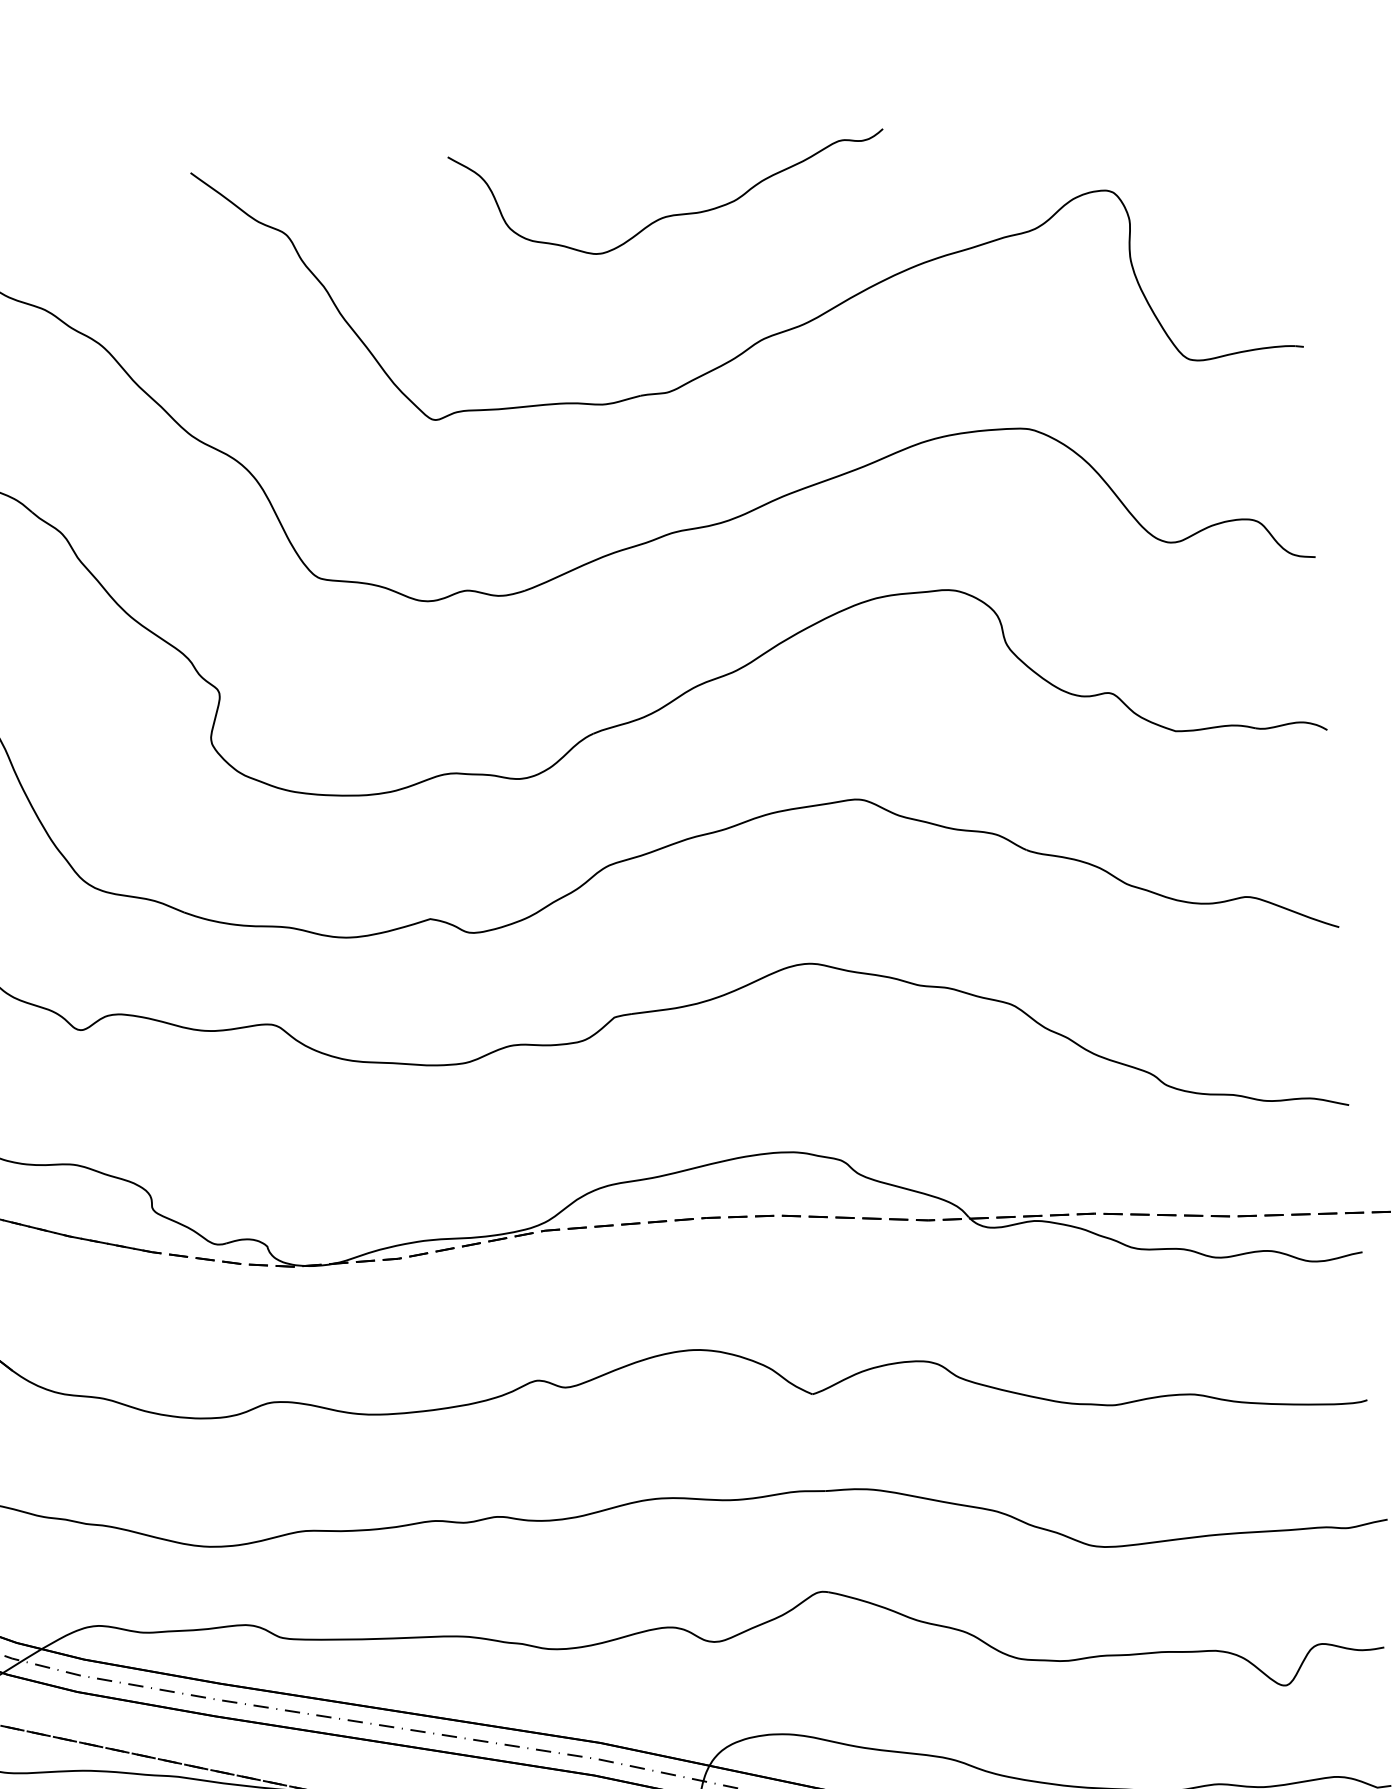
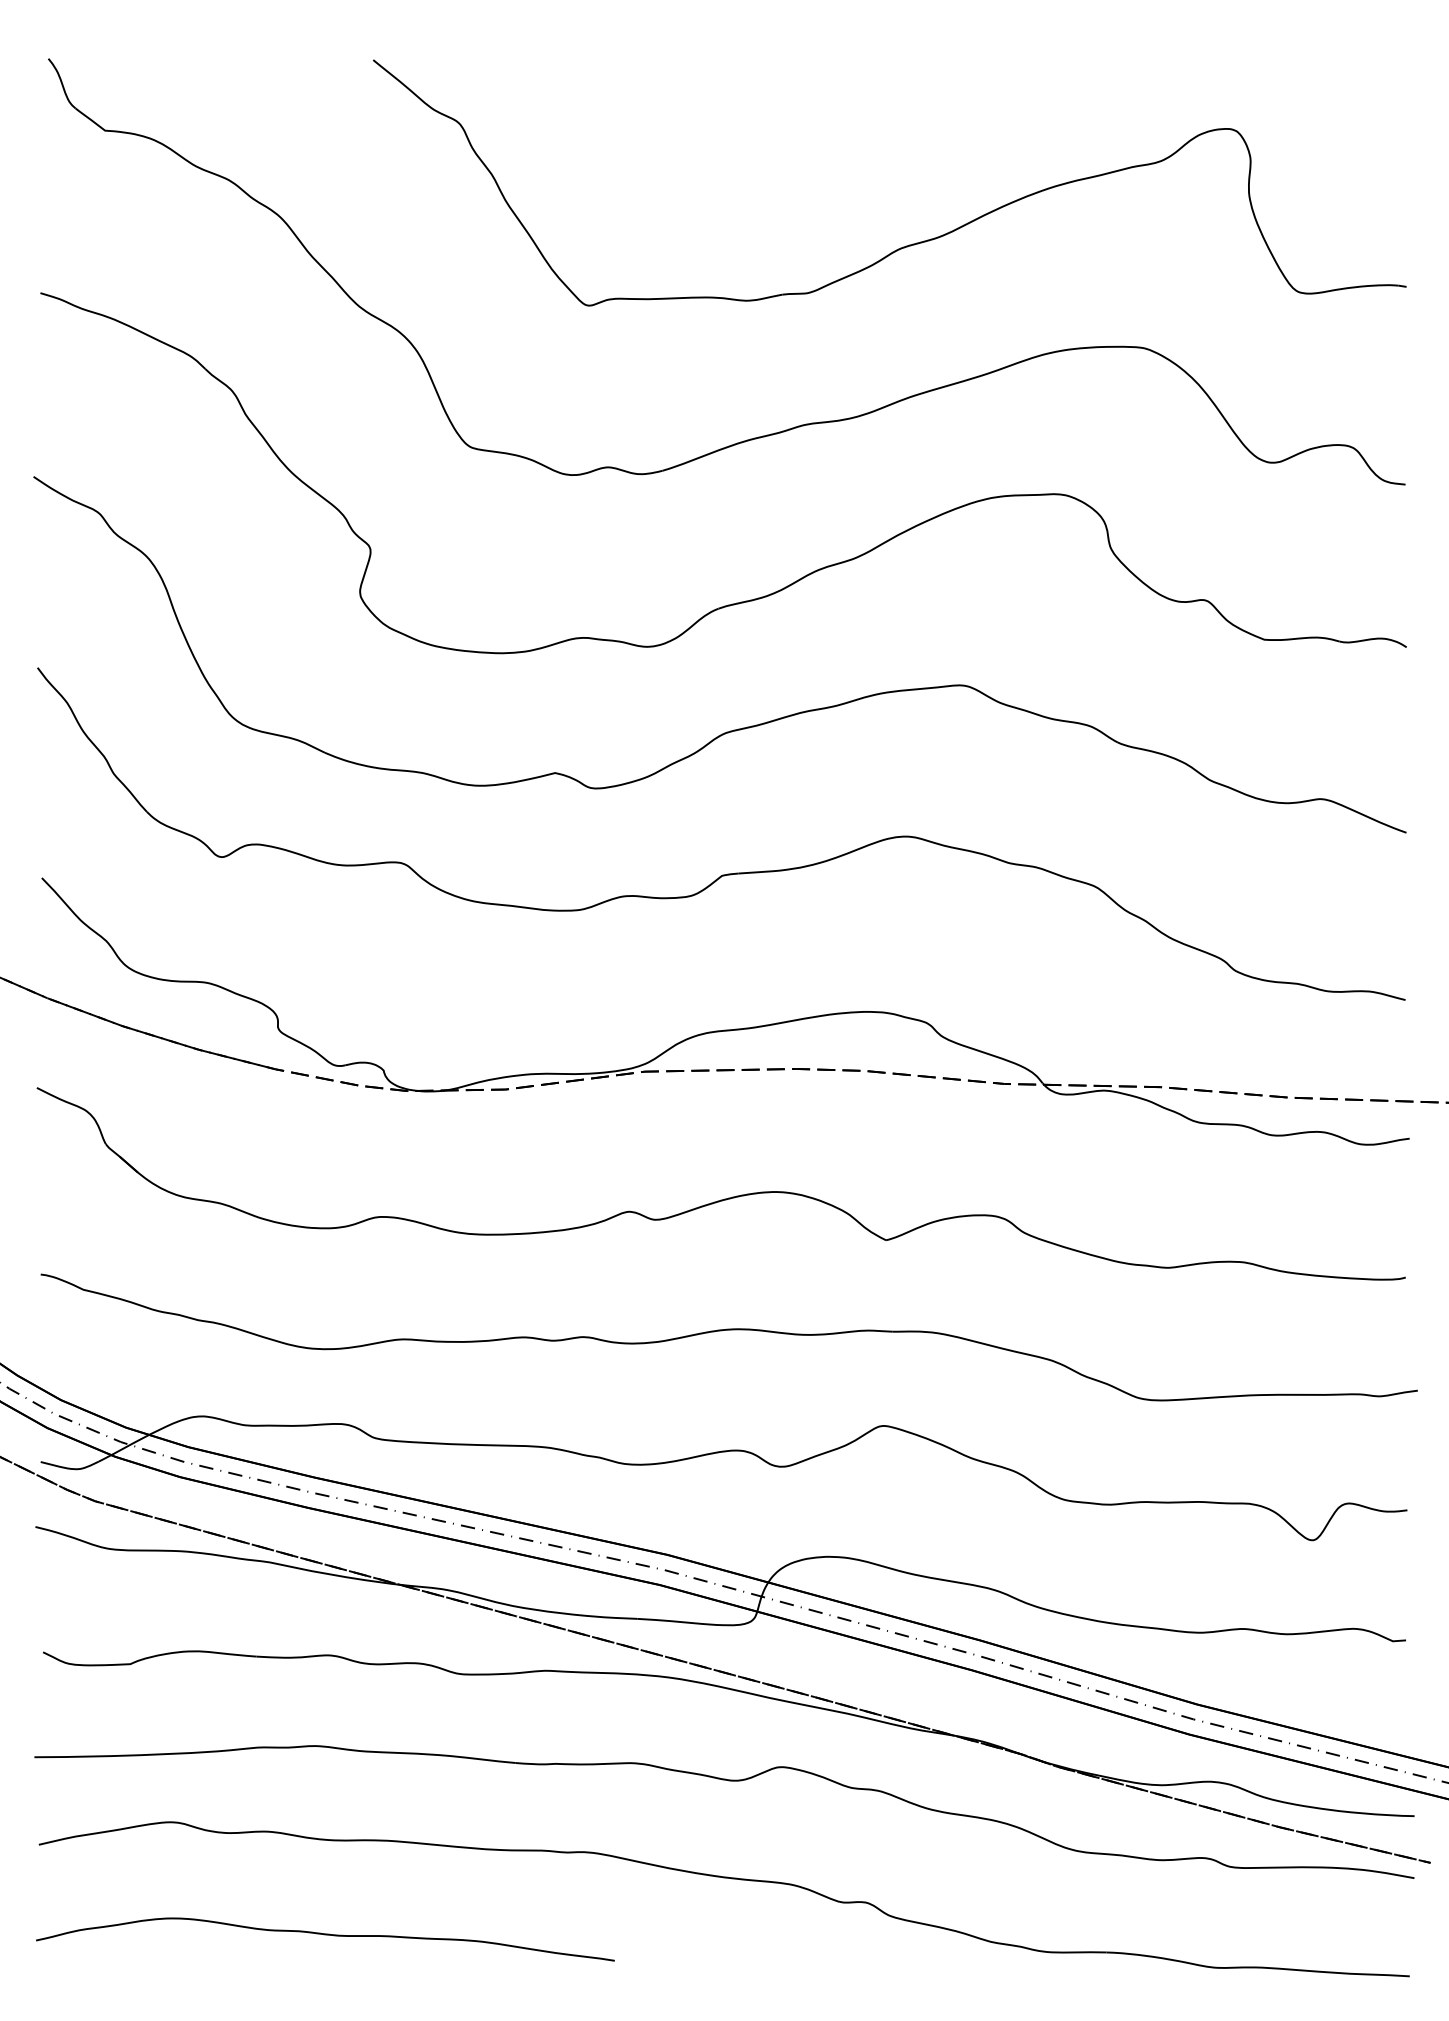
curve: (671, 214) -> (821, 126), removed

